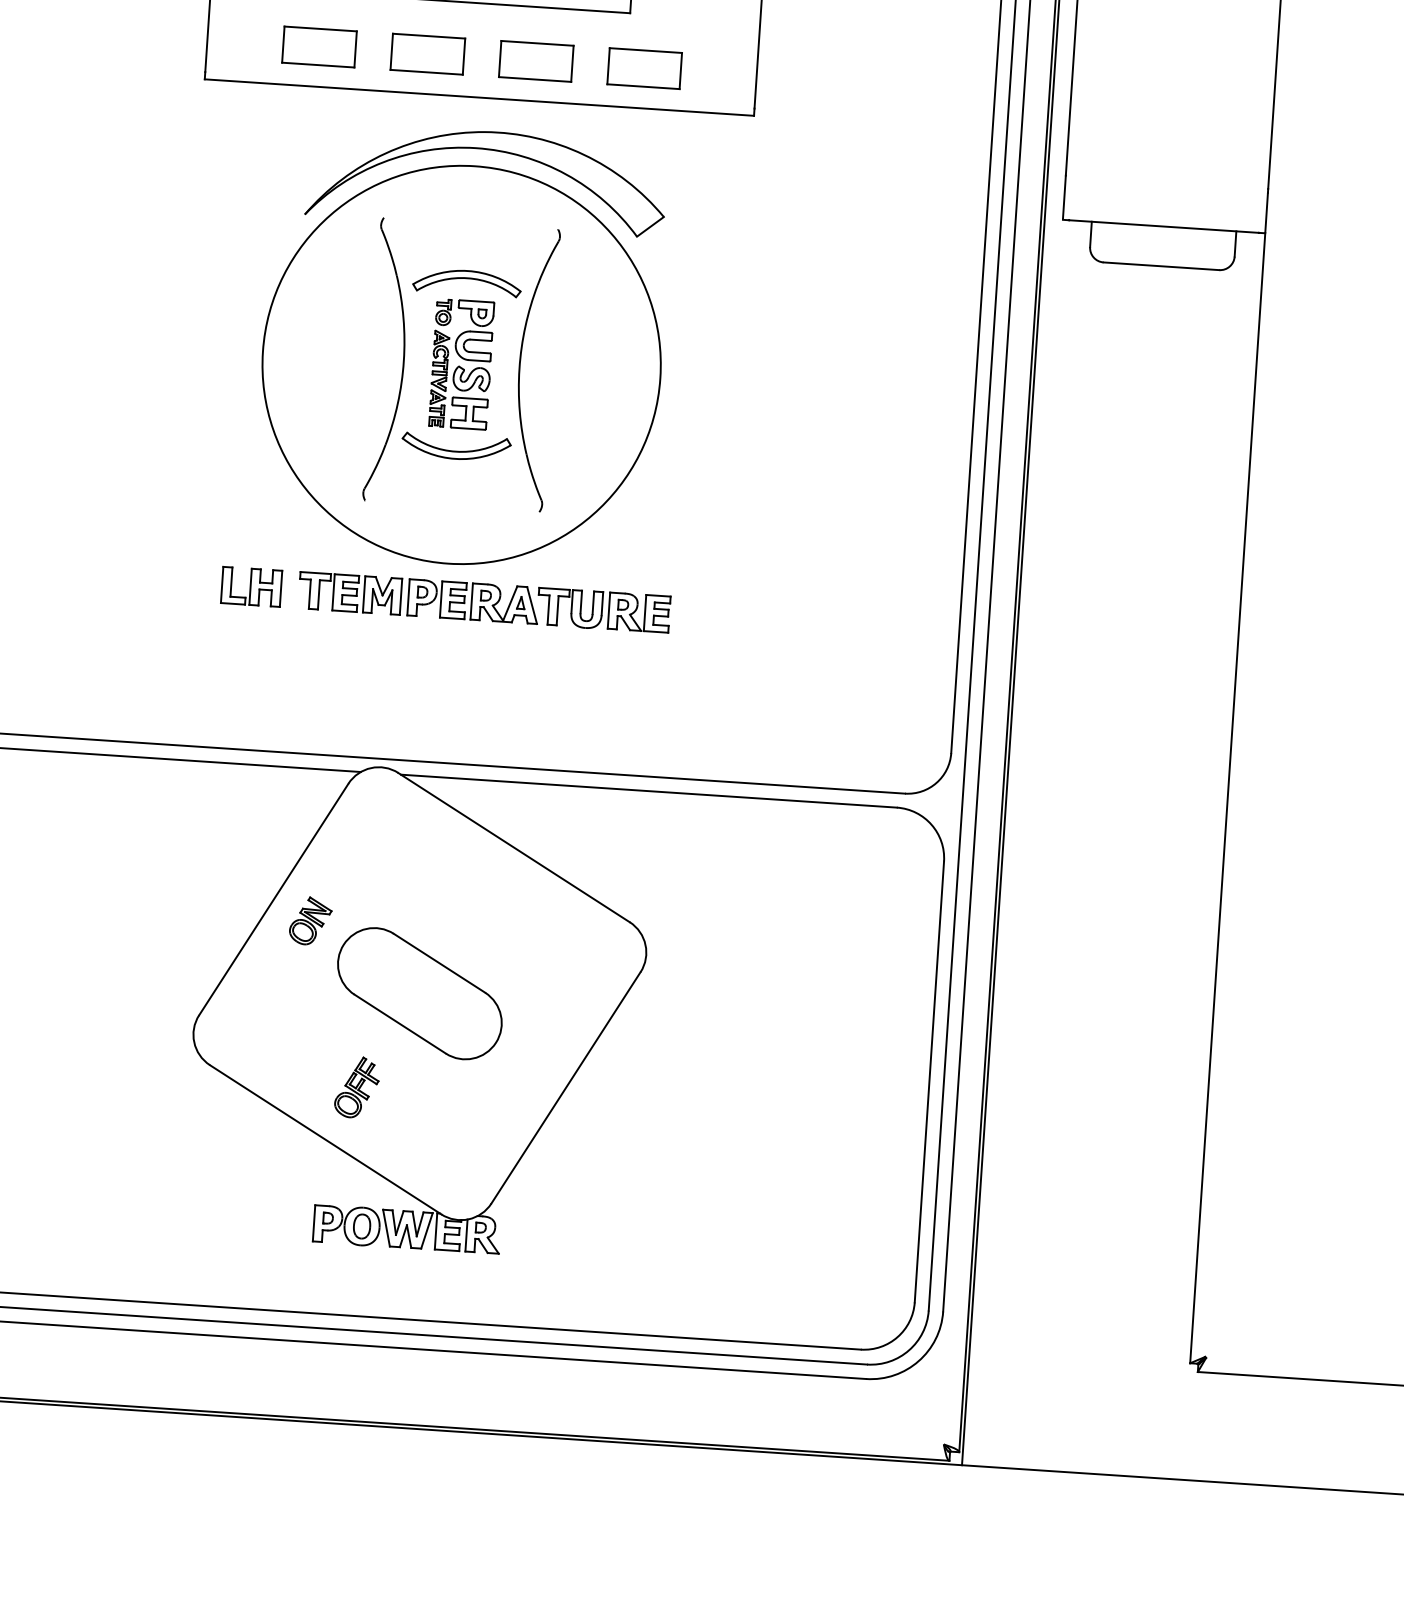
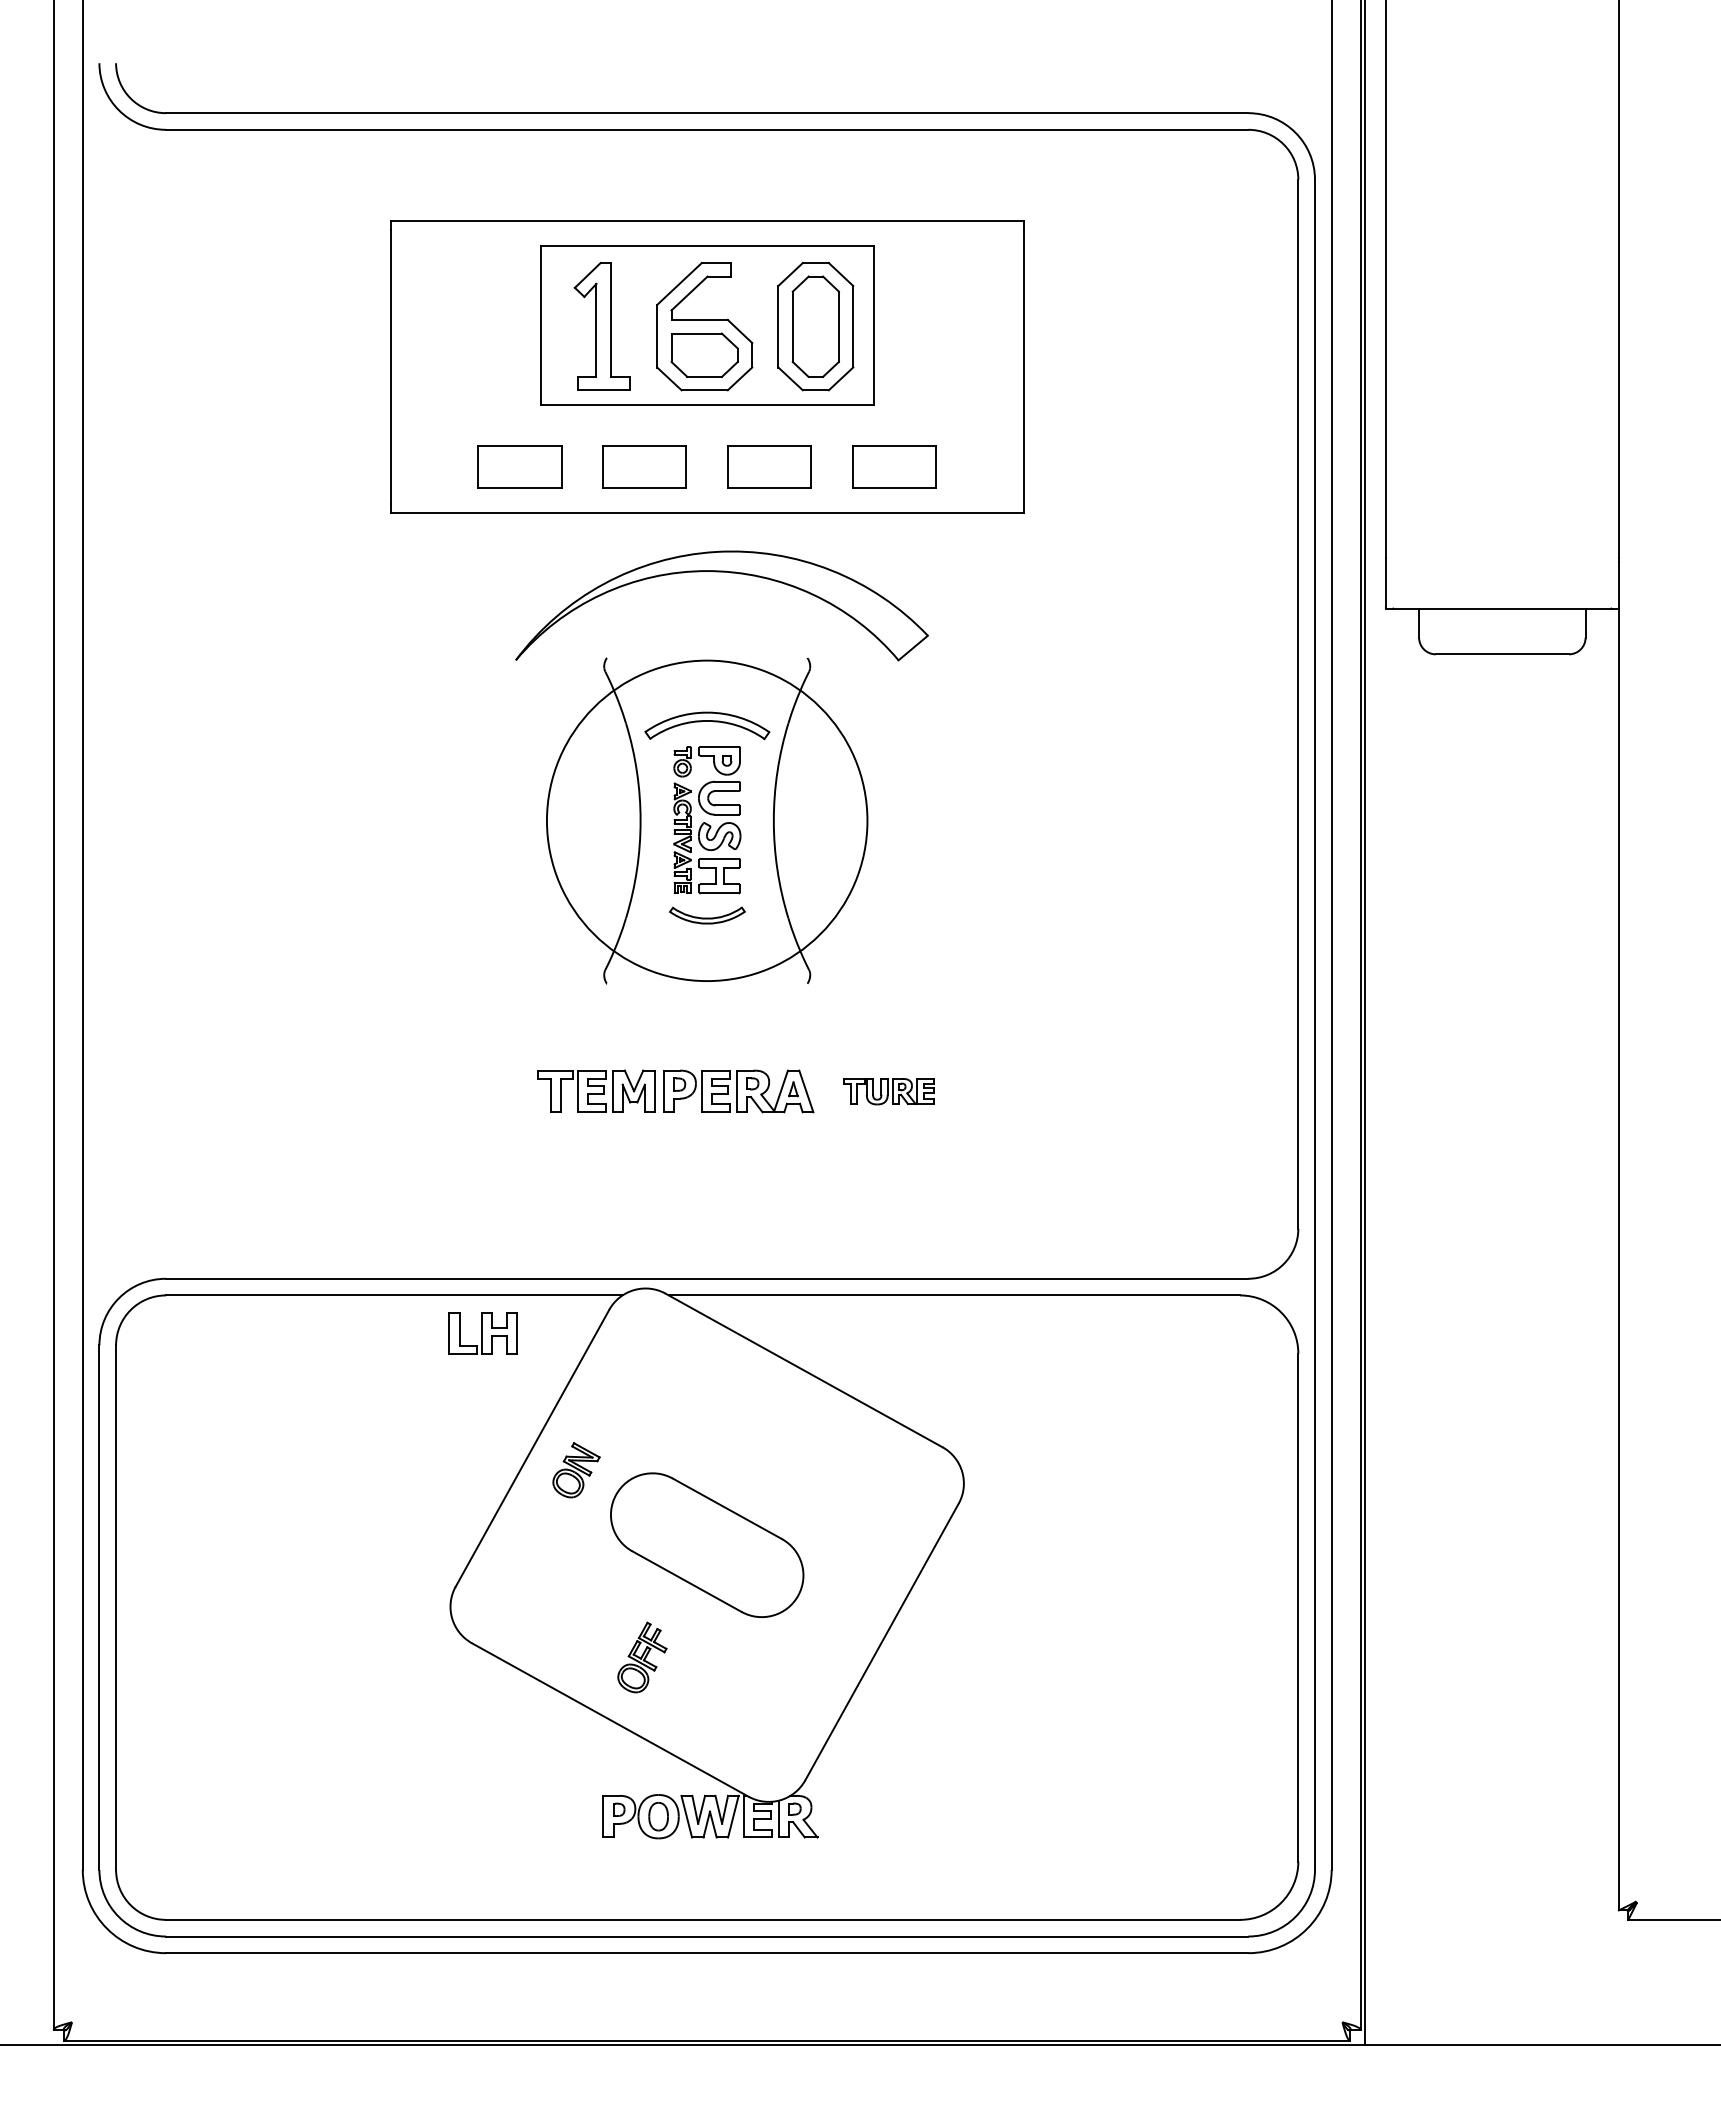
circle: (461, 364) -> (707, 820), size x0.7
part: (456, 447) -> (707, 915), size x0.6
part: (251, 586) -> (482, 1333), moved
part: (603, 610) -> (888, 1091), size x0.6

